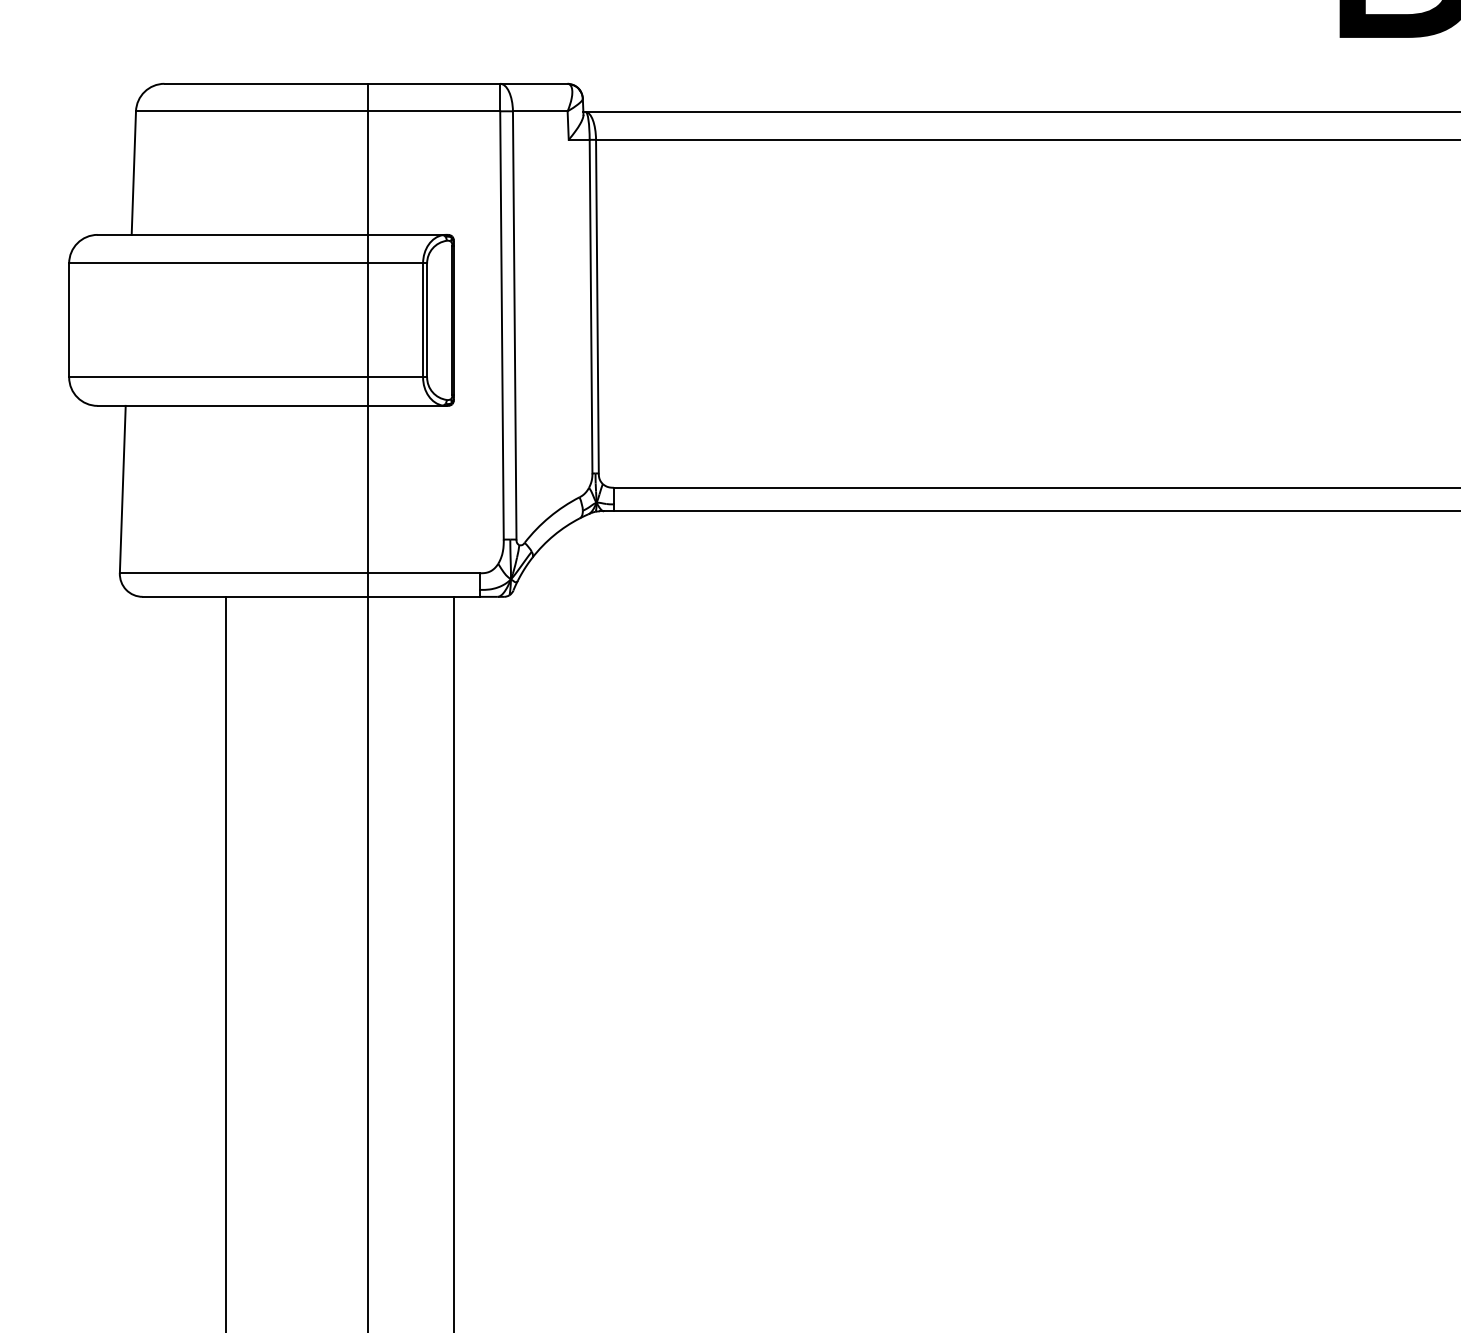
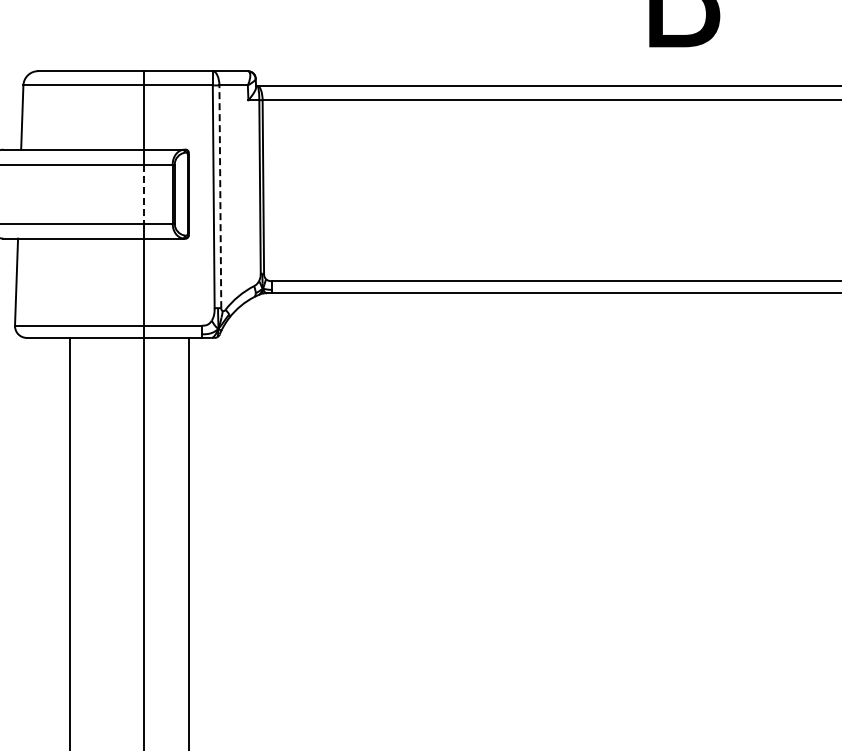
line: (368, 321) -> (144, 194), solid -> dashed
line: (515, 324) -> (220, 196), solid -> dashed

